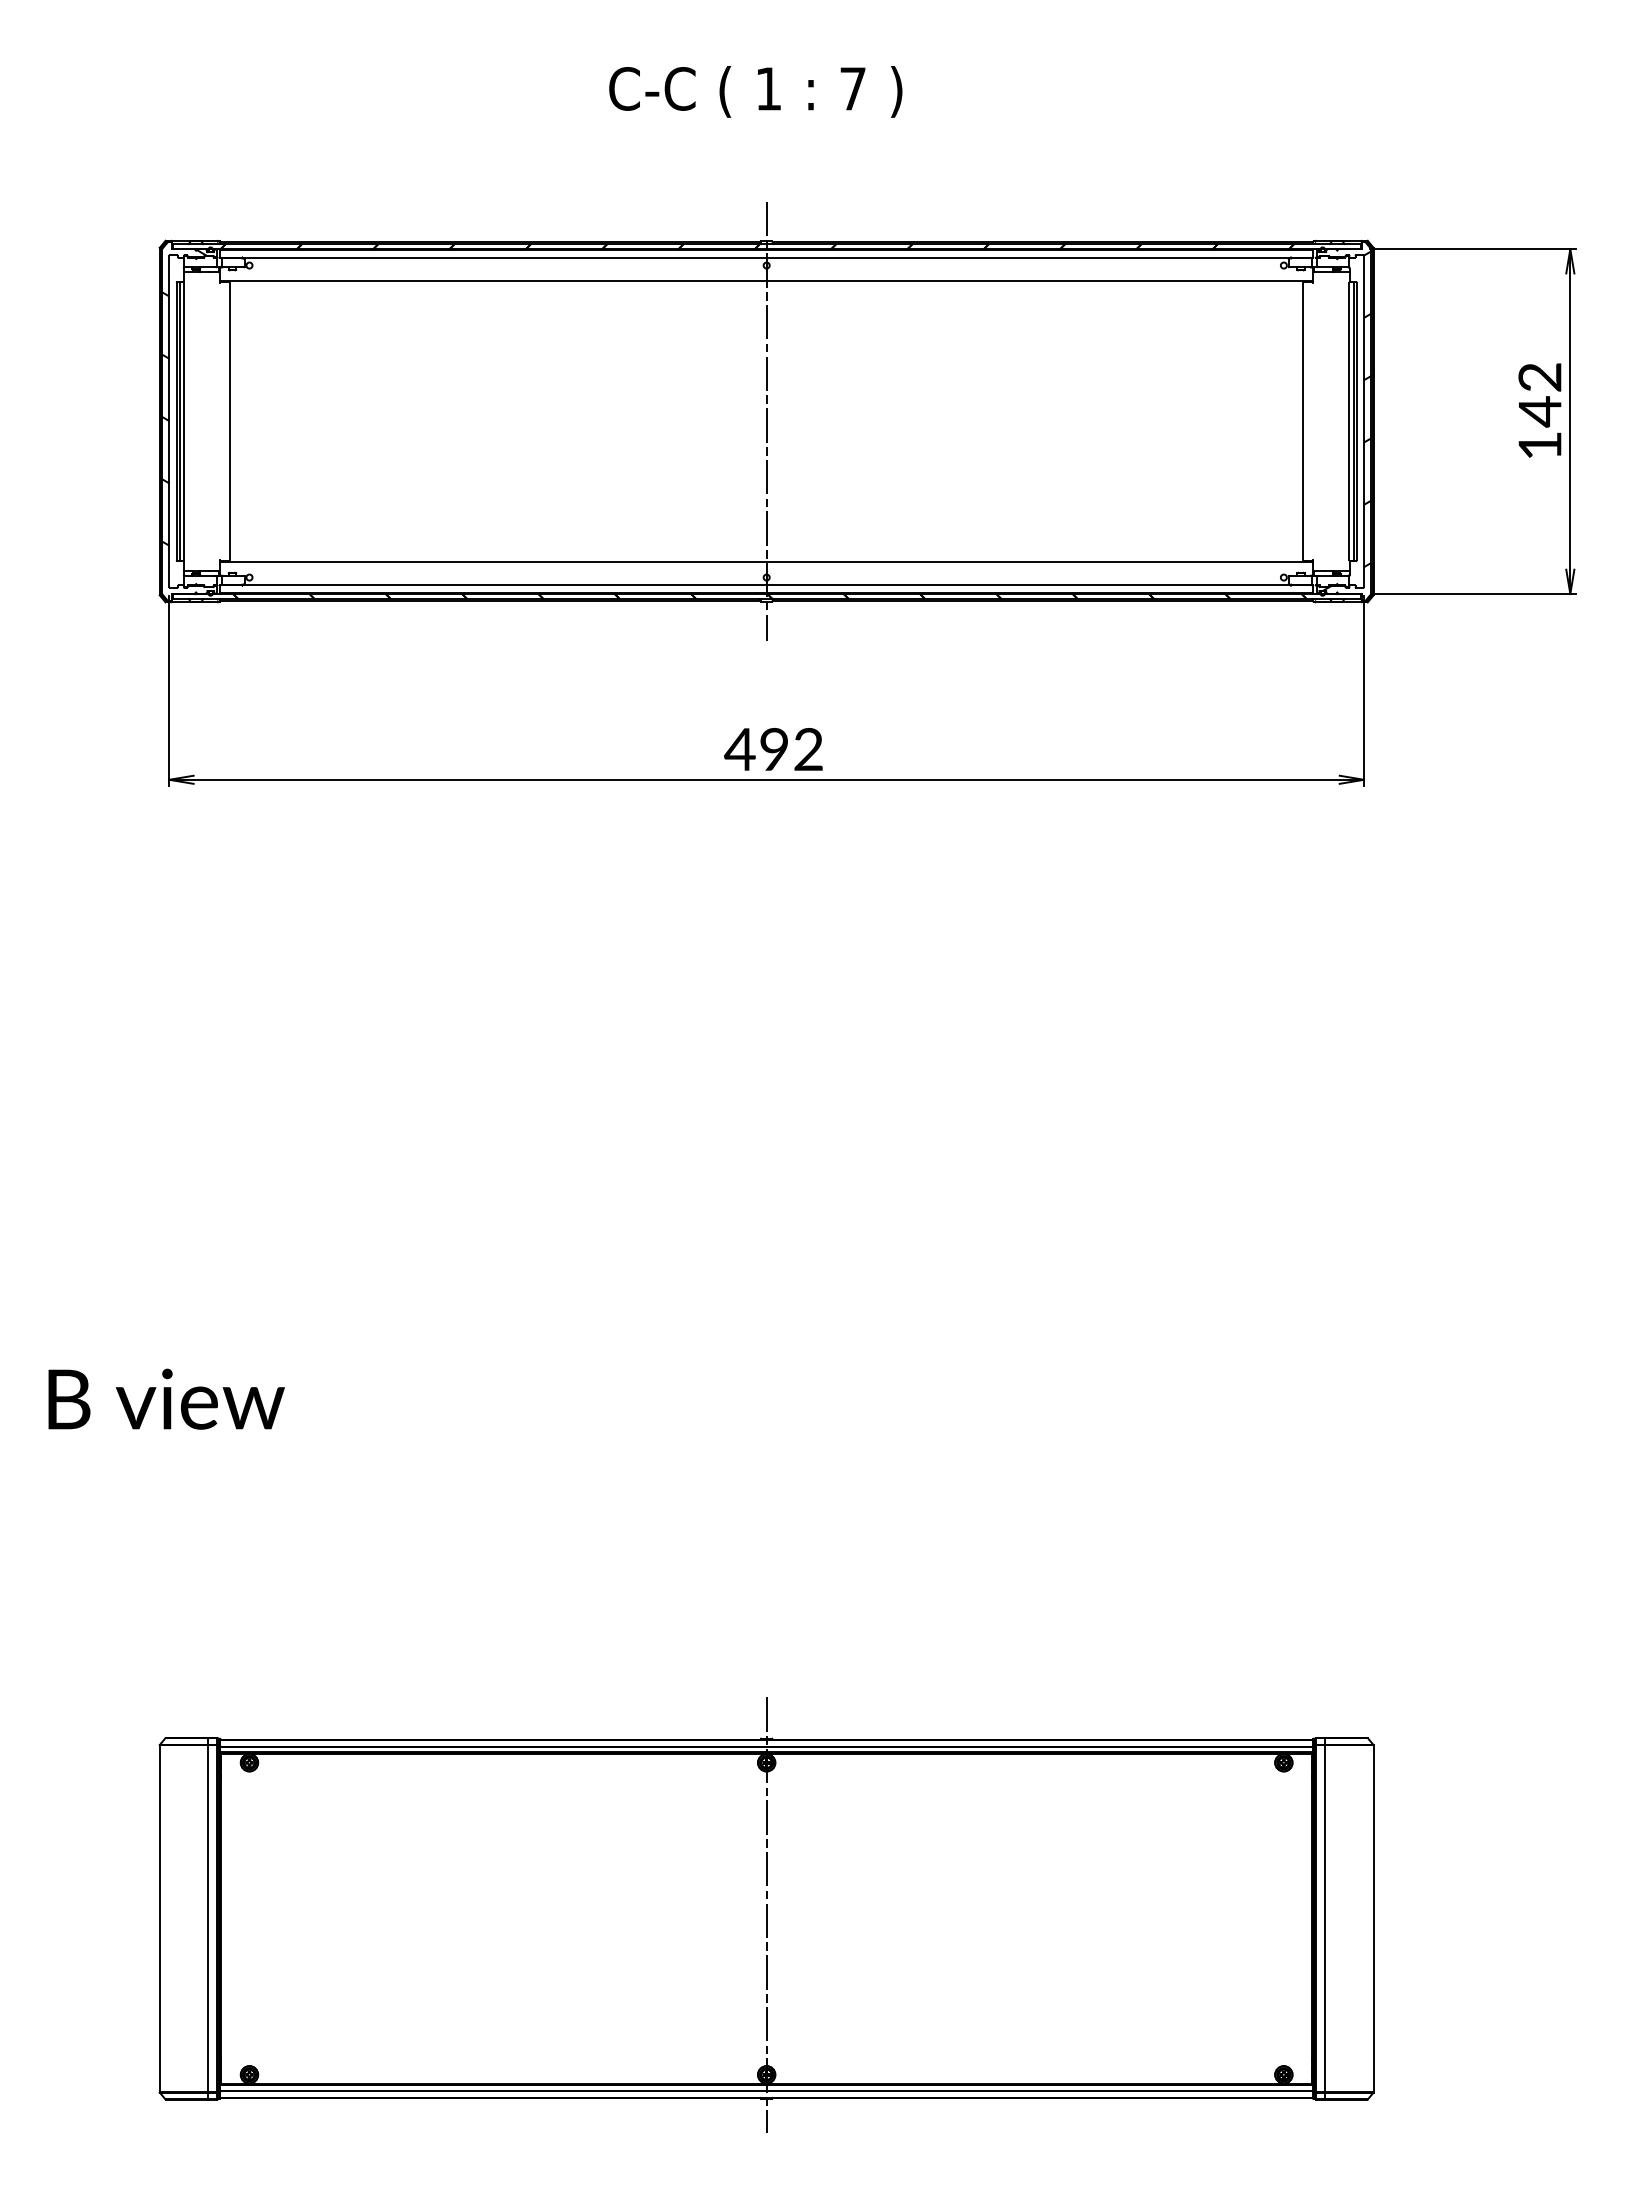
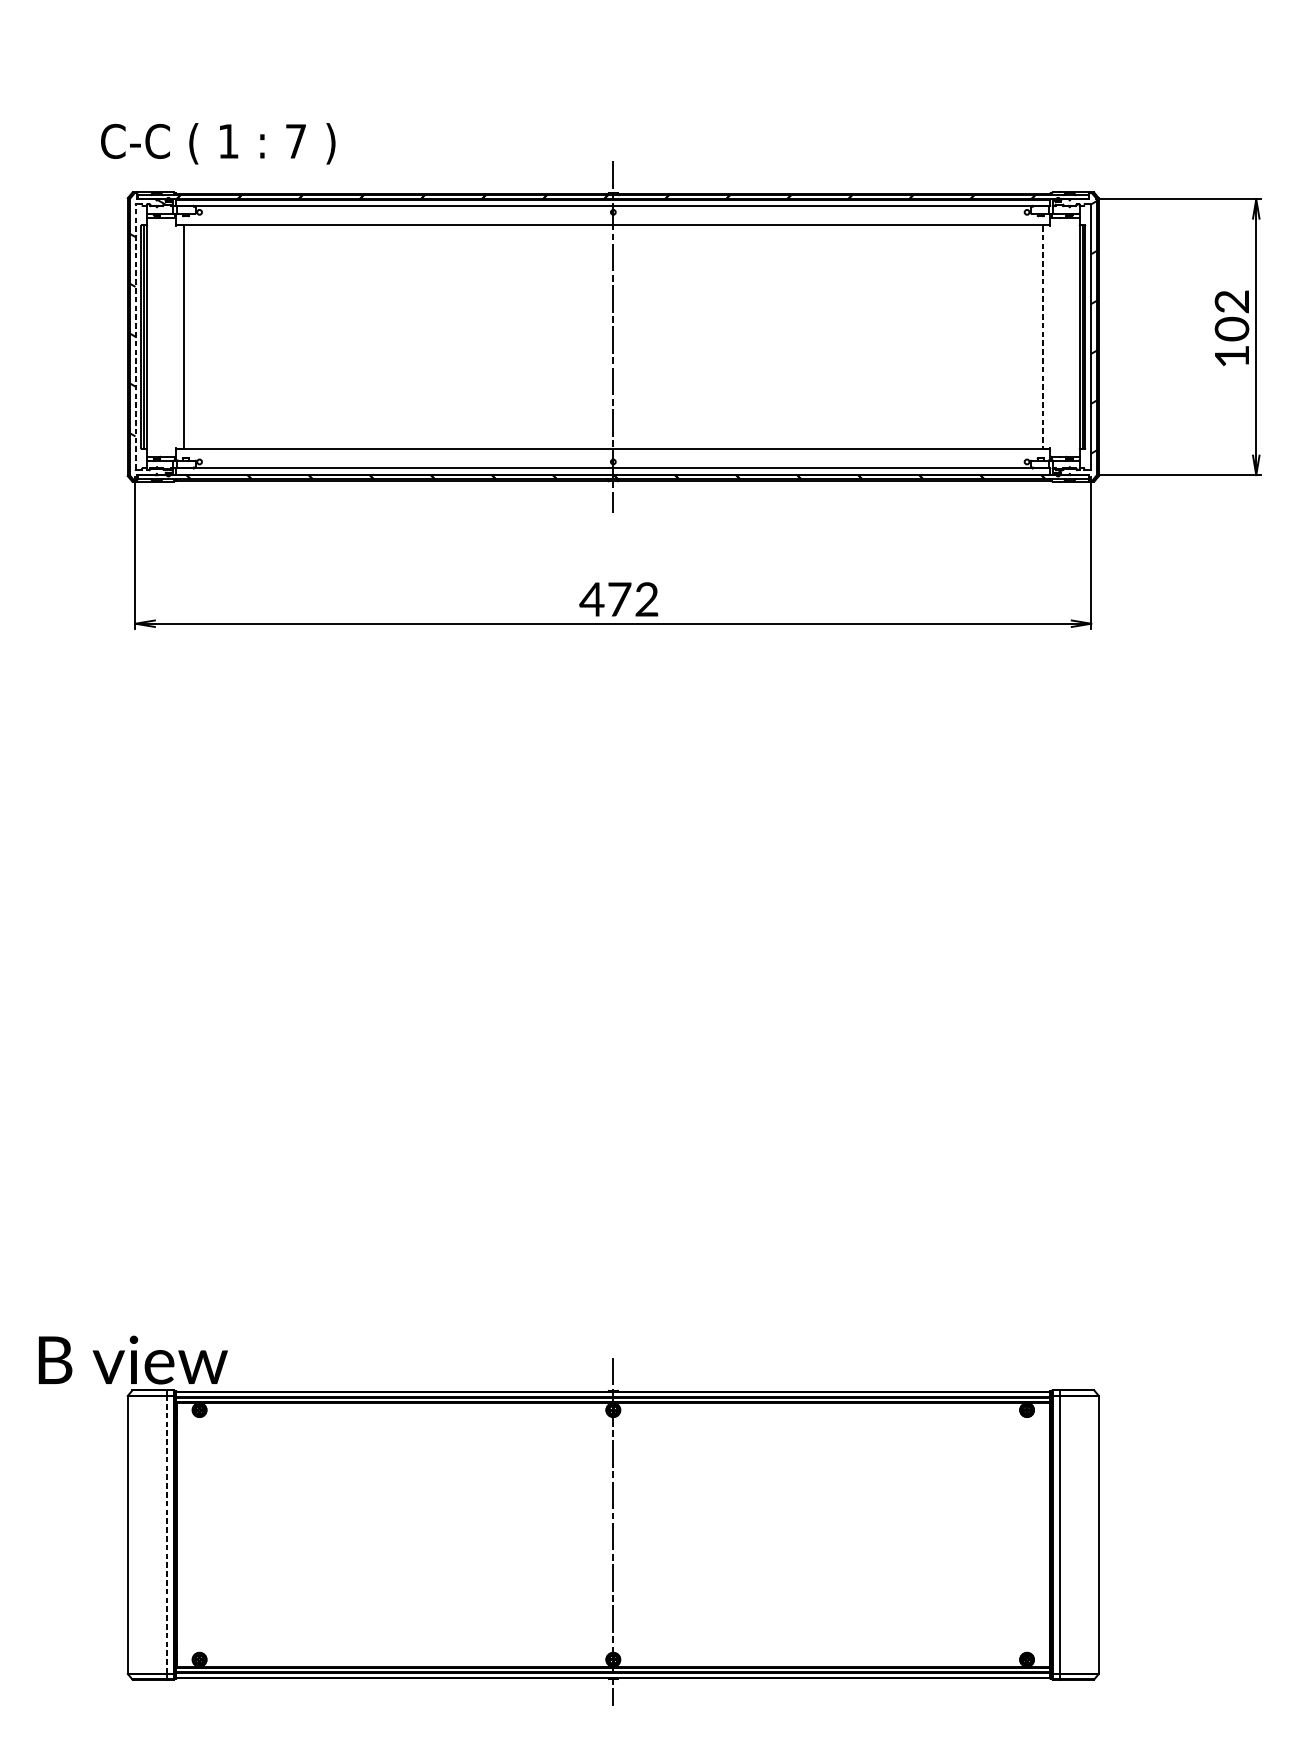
text: (755, 91) -> (218, 143), moved
text: (1539, 411) -> (1231, 329), 142 -> 102
line: (169, 421) -> (135, 337), solid -> dashed
line: (1303, 421) -> (1042, 337), solid -> dashed
text: (774, 748) -> (619, 598), 492 -> 472
text: (166, 1398) -> (133, 1359), moved
line: (208, 1918) -> (166, 1534), solid -> dashed

